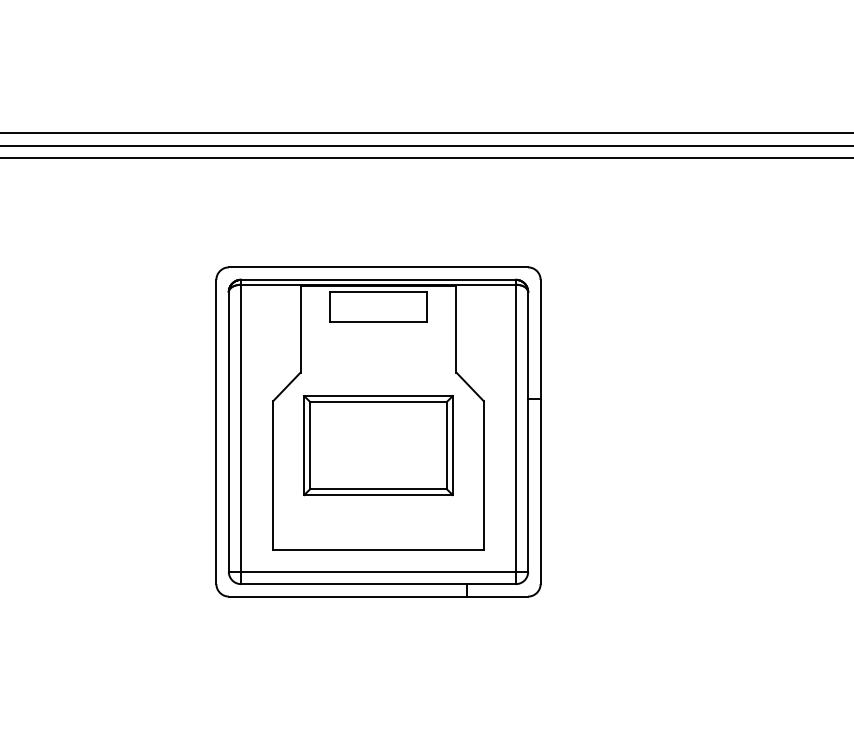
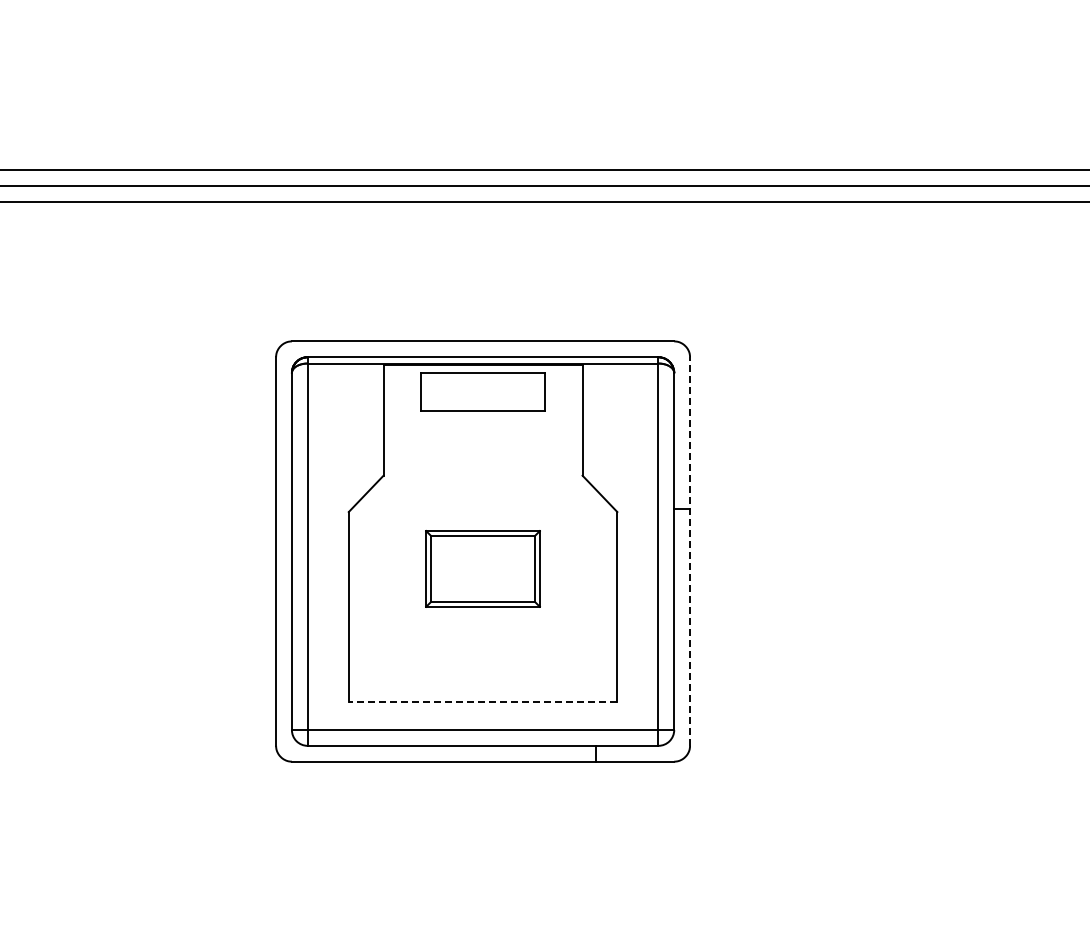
line: (540, 431) -> (690, 551), solid -> dashed
part: (378, 445) -> (482, 568), size x0.6
line: (378, 549) -> (482, 701), solid -> dashed

